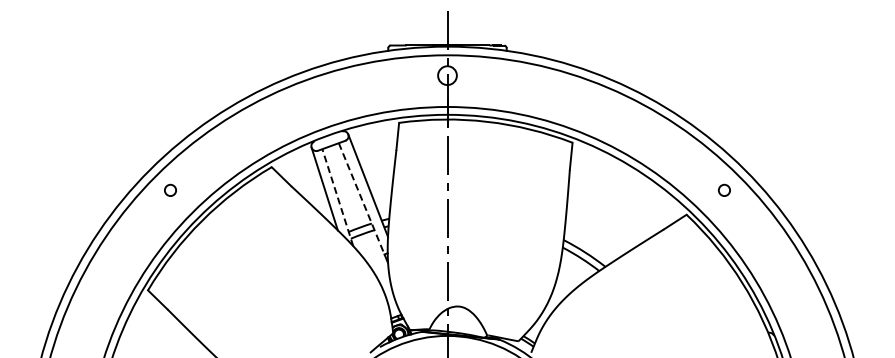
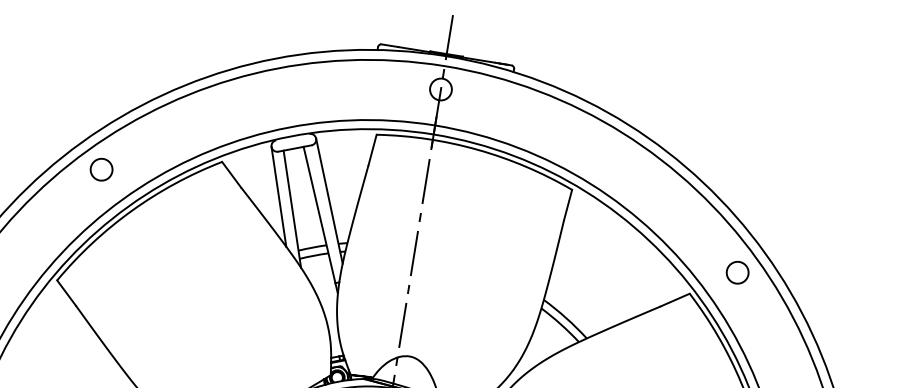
circle: (170, 190) -> (101, 169), size x1.67
circle: (724, 190) -> (737, 272), size x1.67
line: (337, 197) -> (292, 208), dashed -> solid
line: (361, 199) -> (319, 215), dashed -> solid

